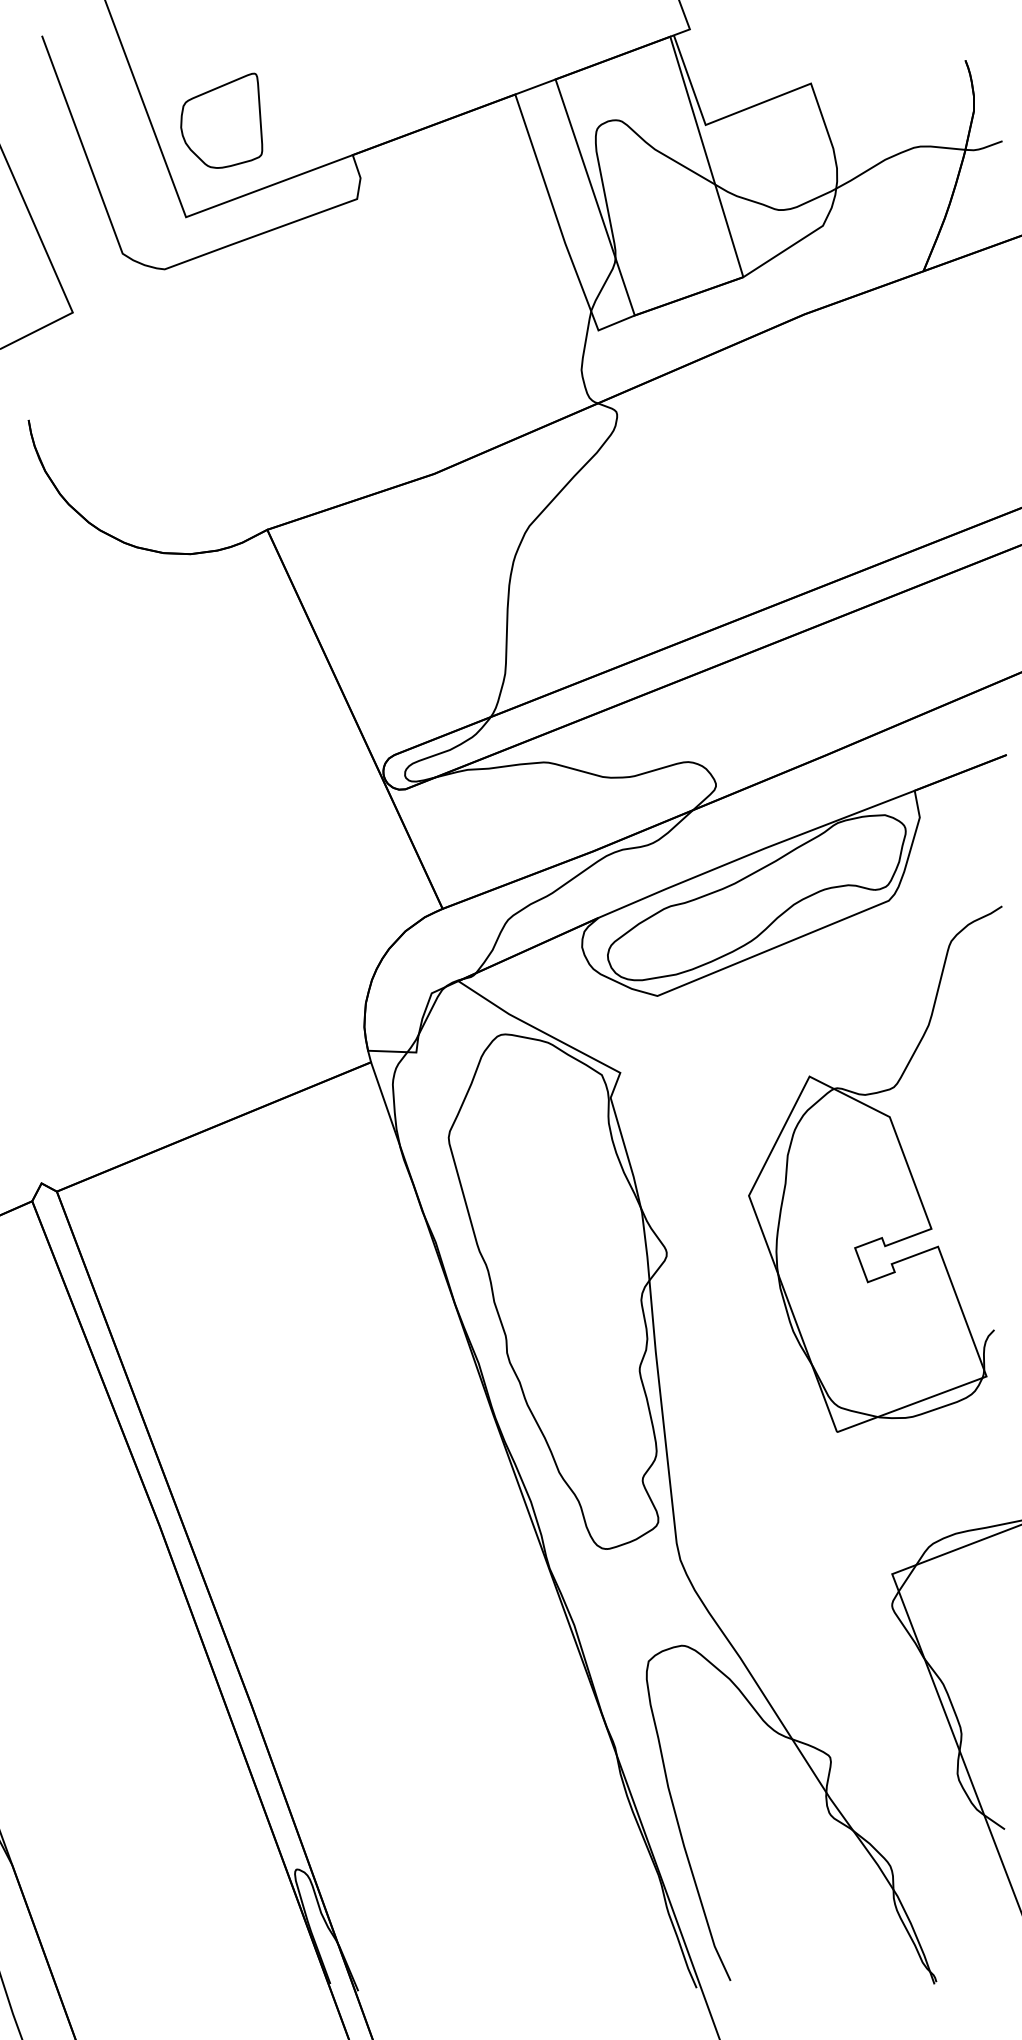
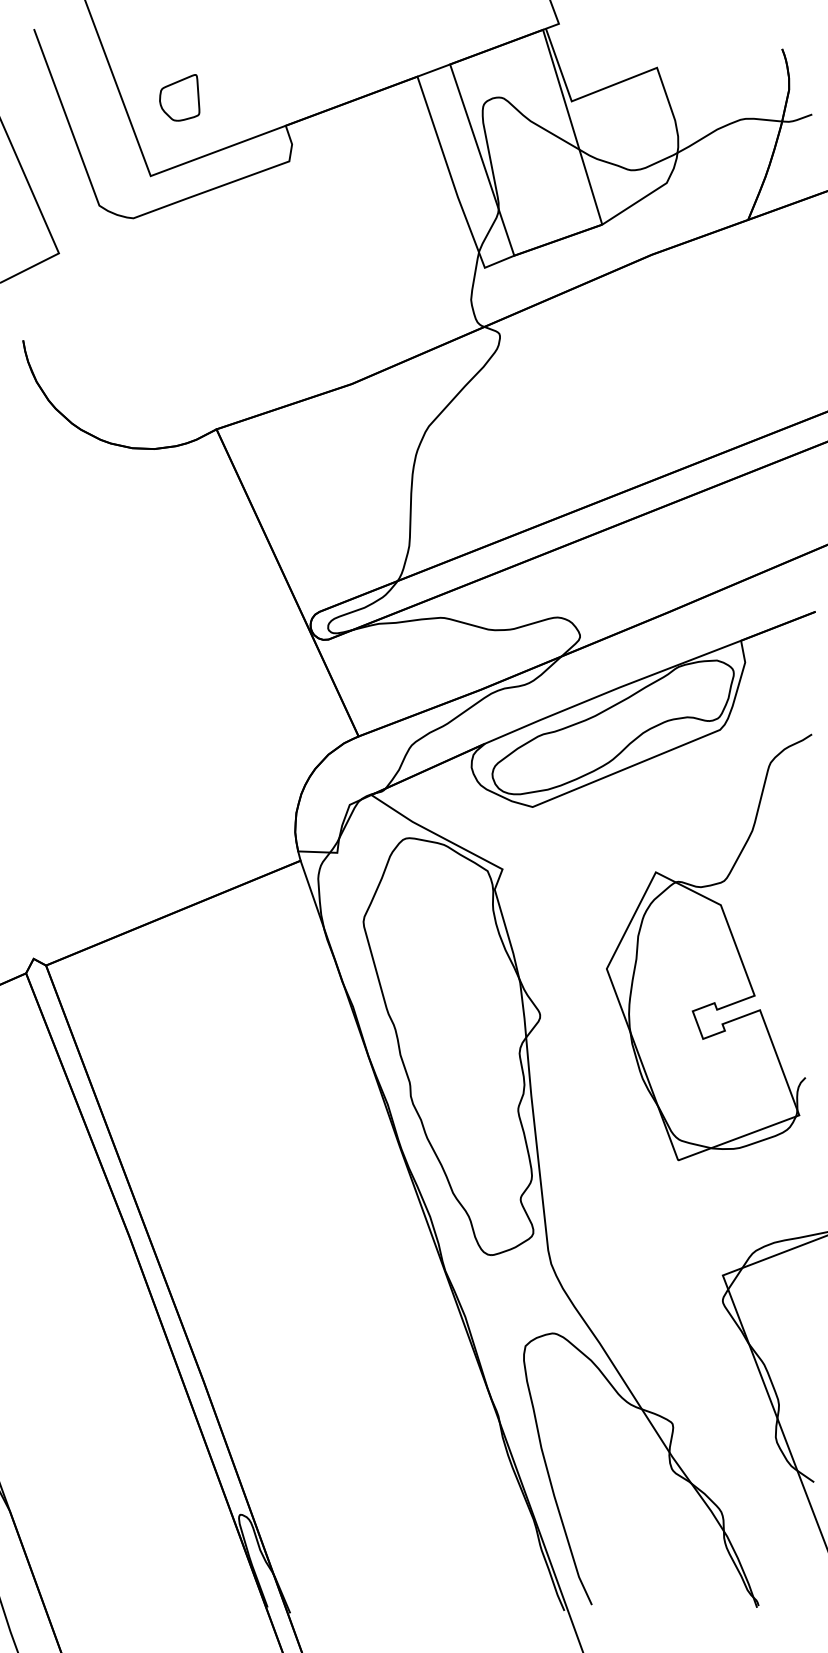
part: (221, 120) -> (179, 97), size x0.6

